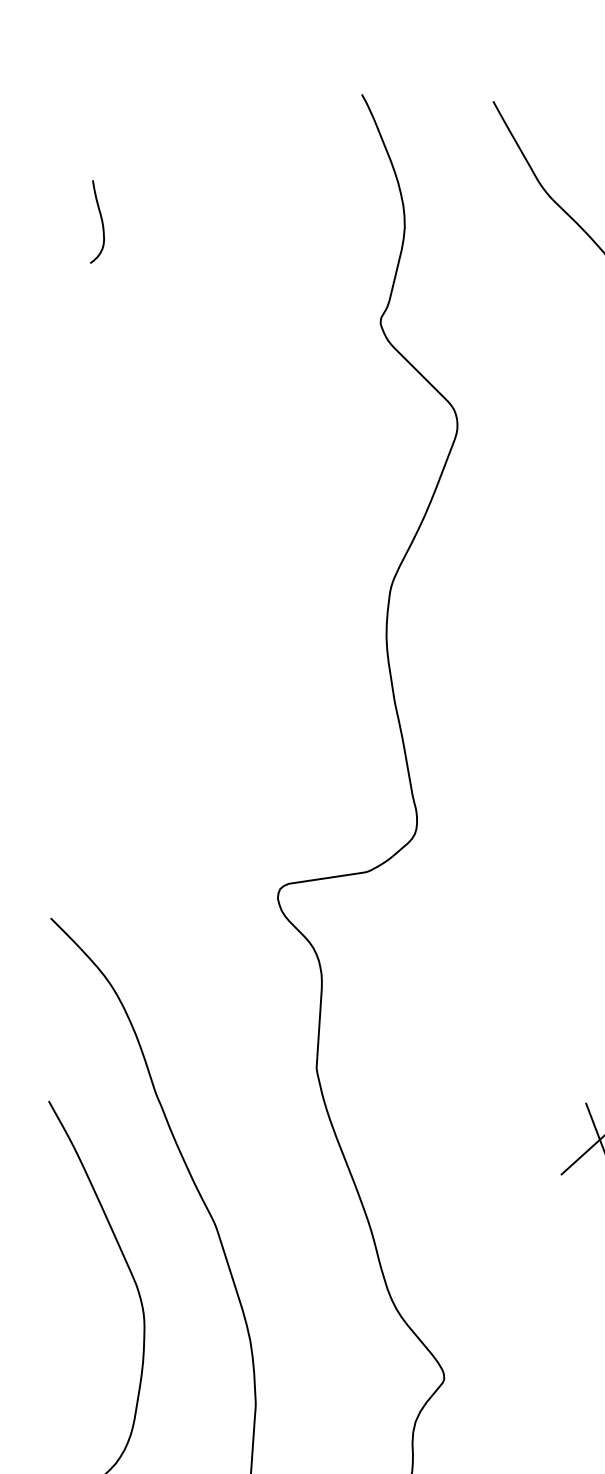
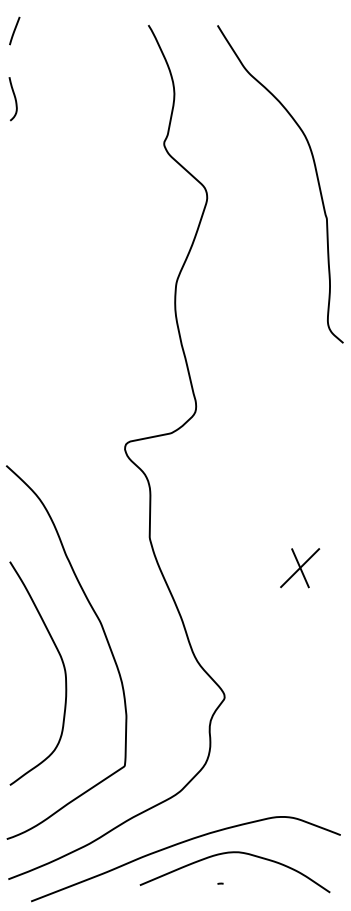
line: (106, 92) -> (14, 30), added

